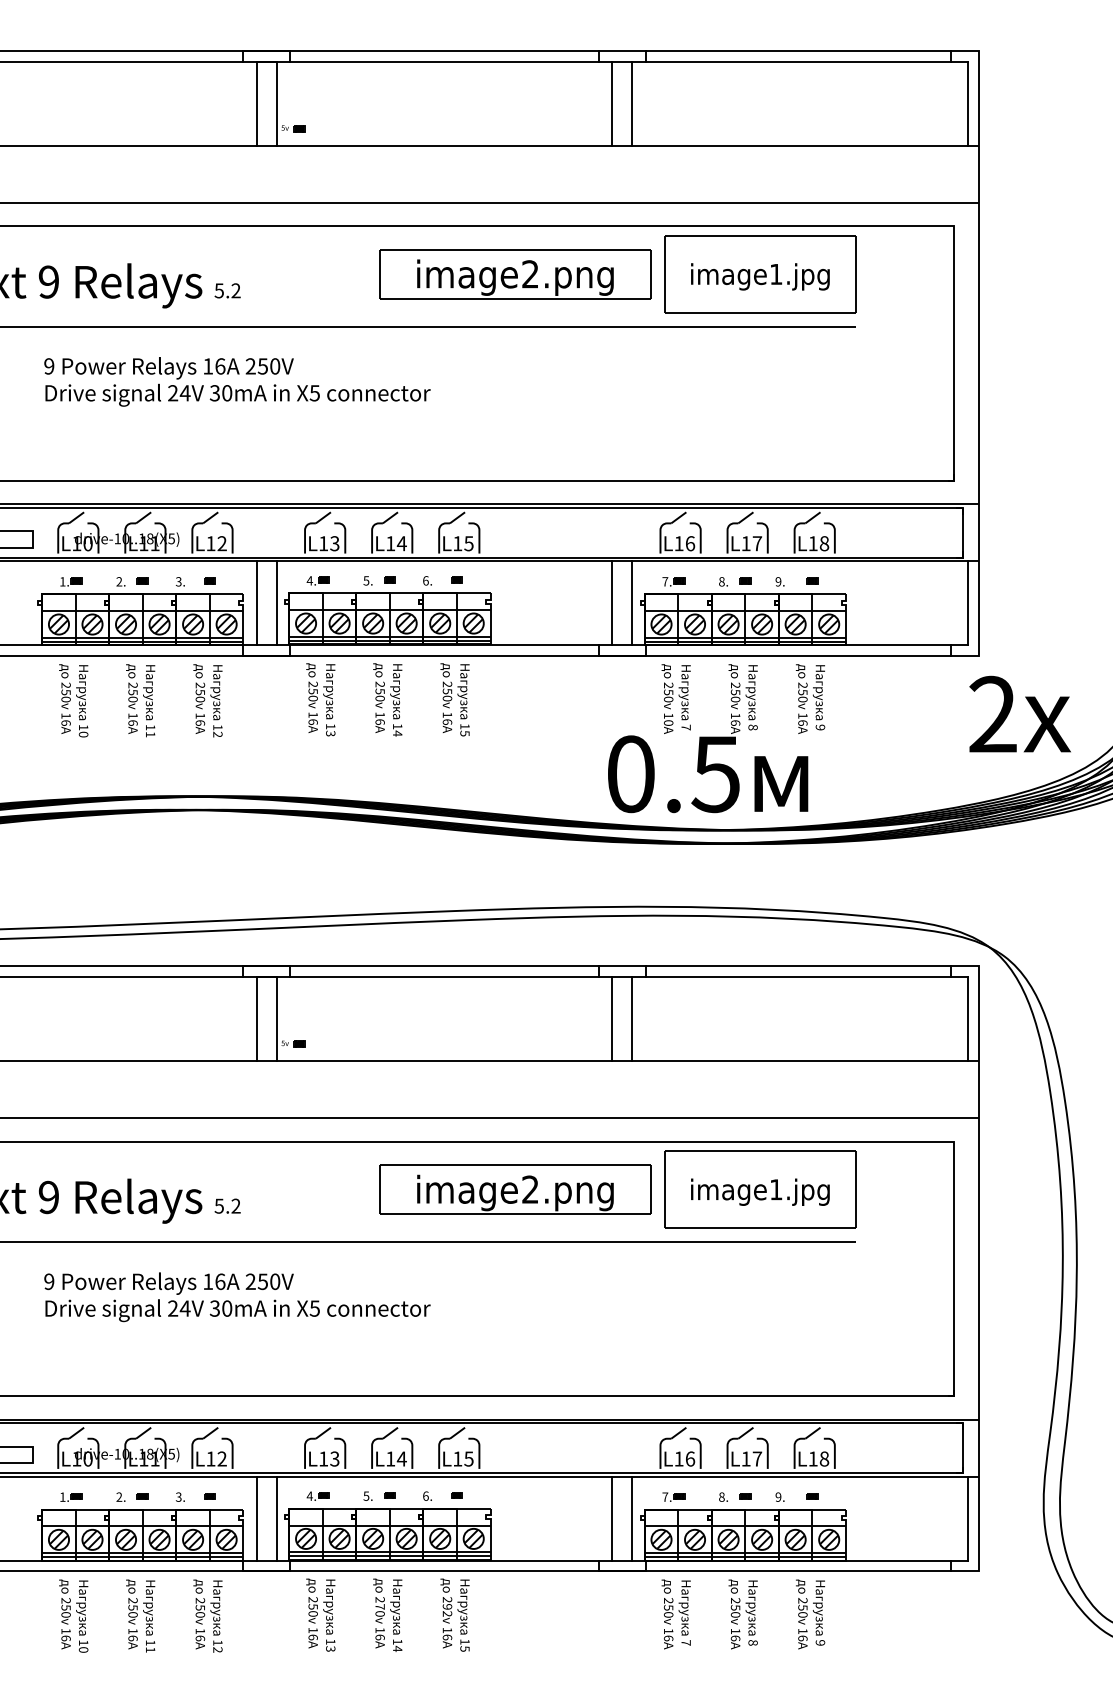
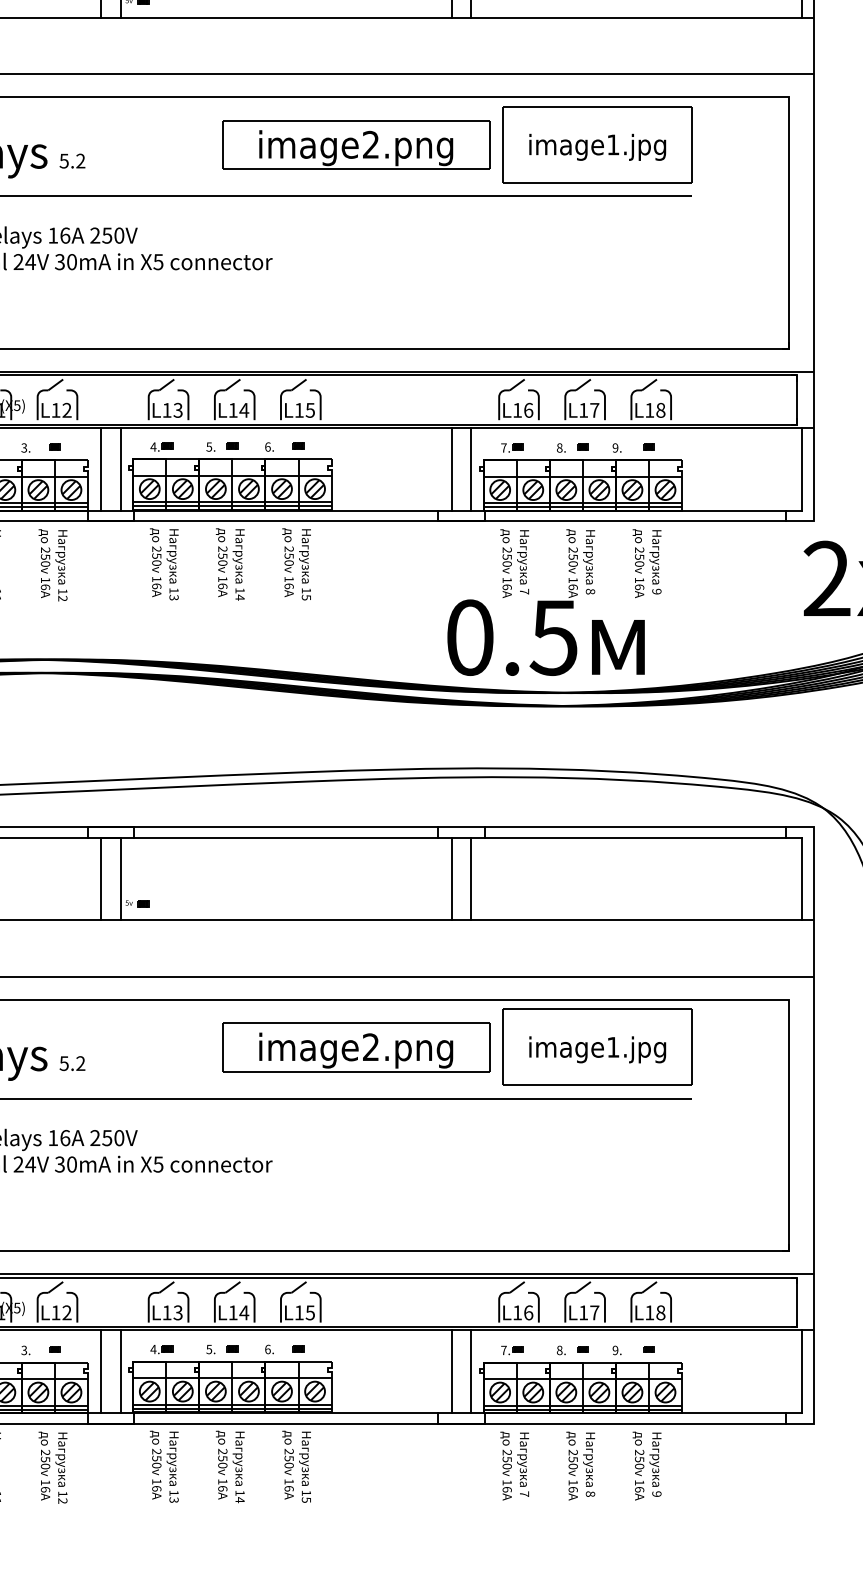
text: (668, 722) -> (507, 586), 10 -> 16
text: (379, 1606) -> (222, 1458), 270v -> 250v
text: (447, 1610) -> (289, 1462), 292v -> 250v

